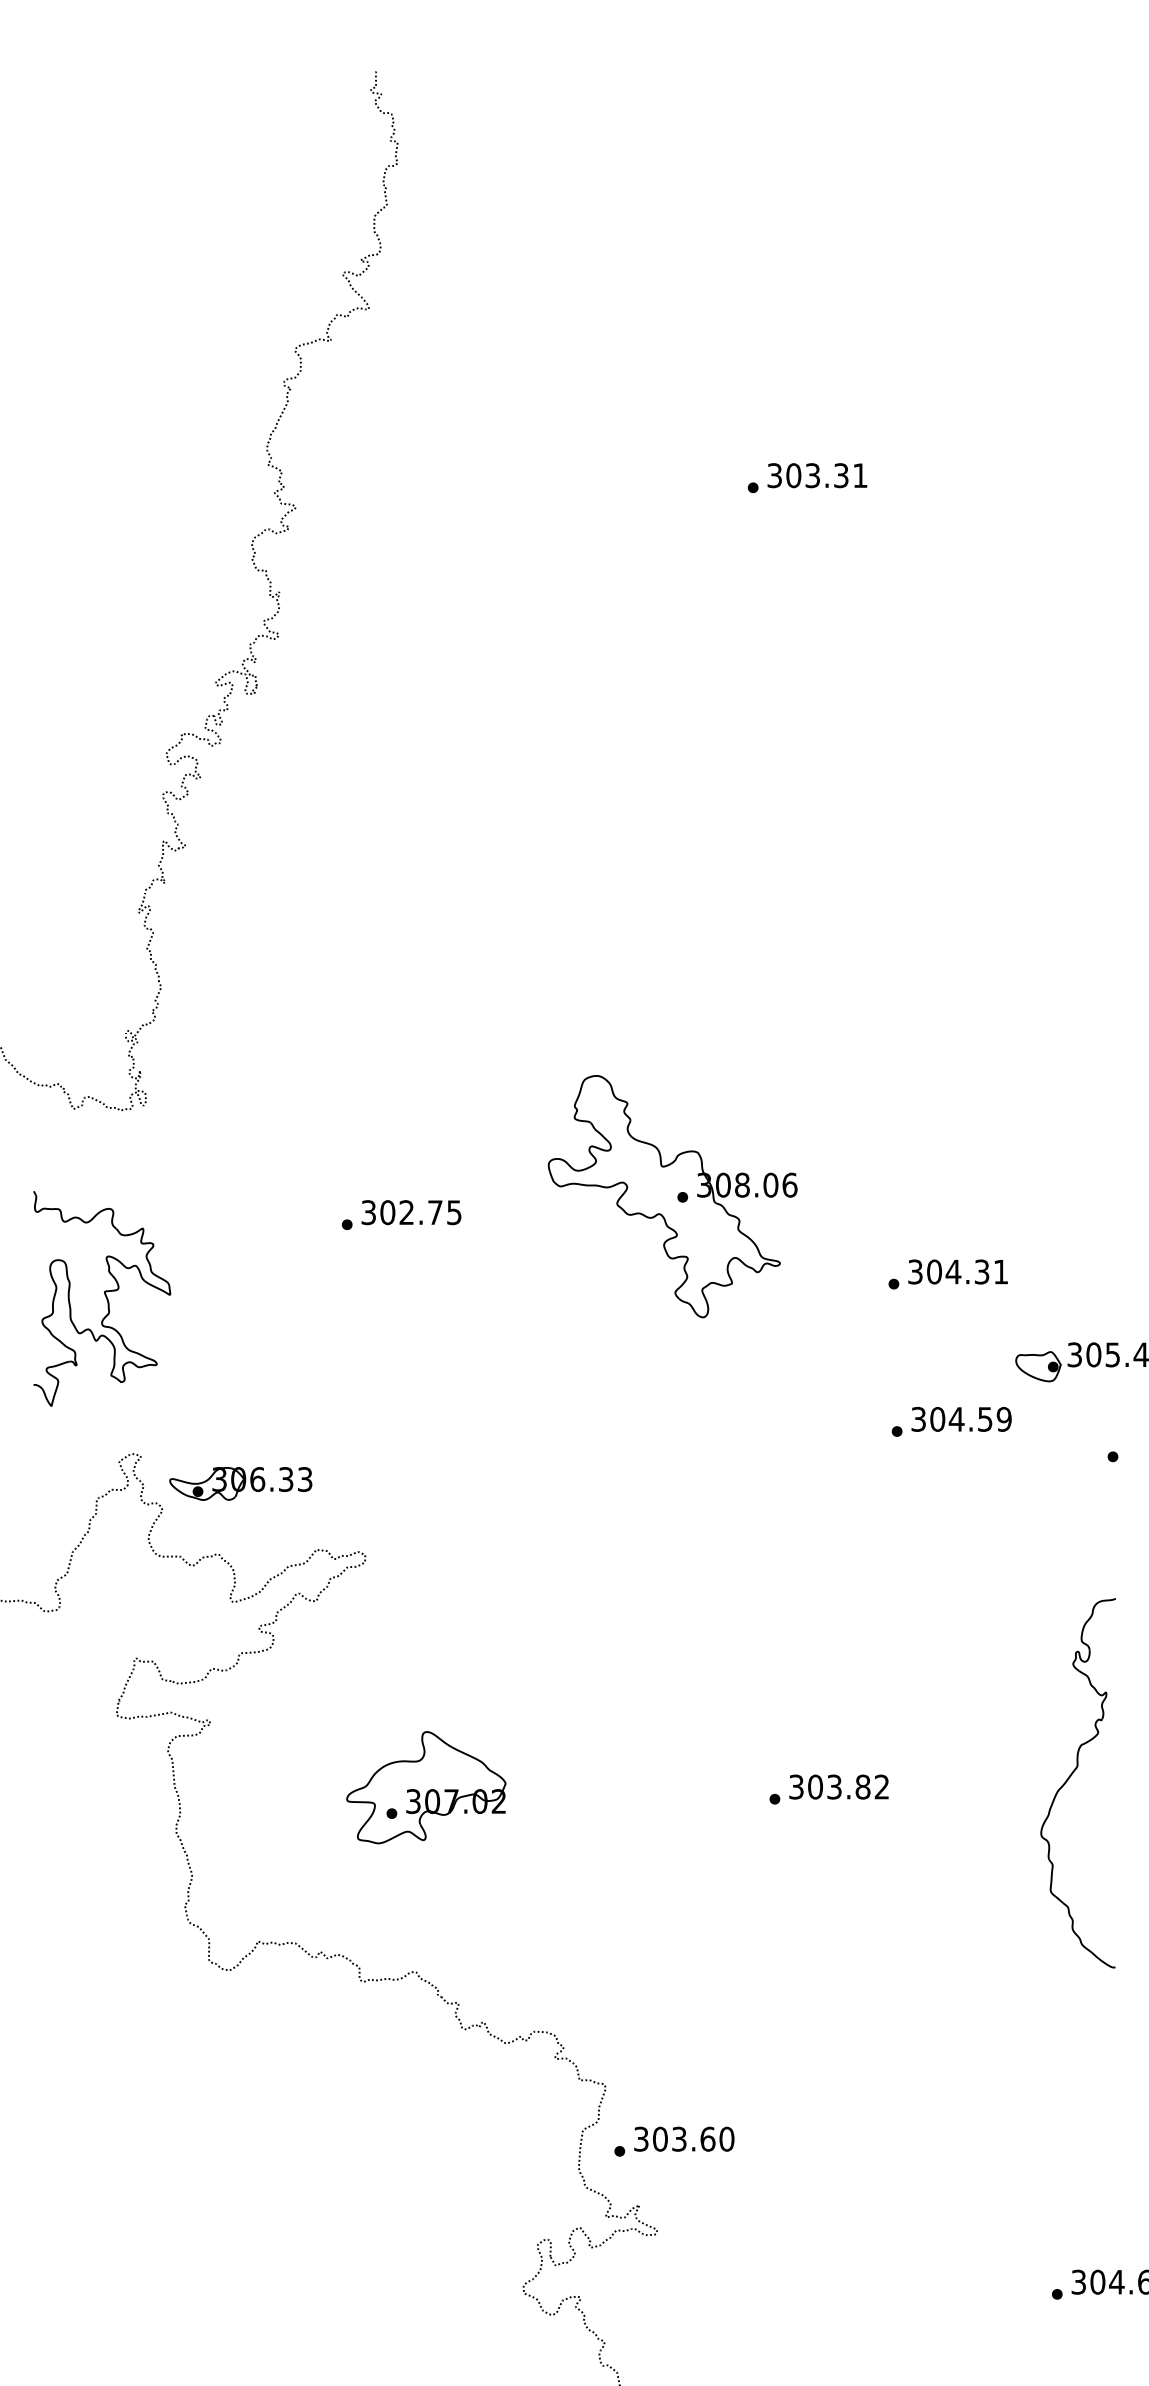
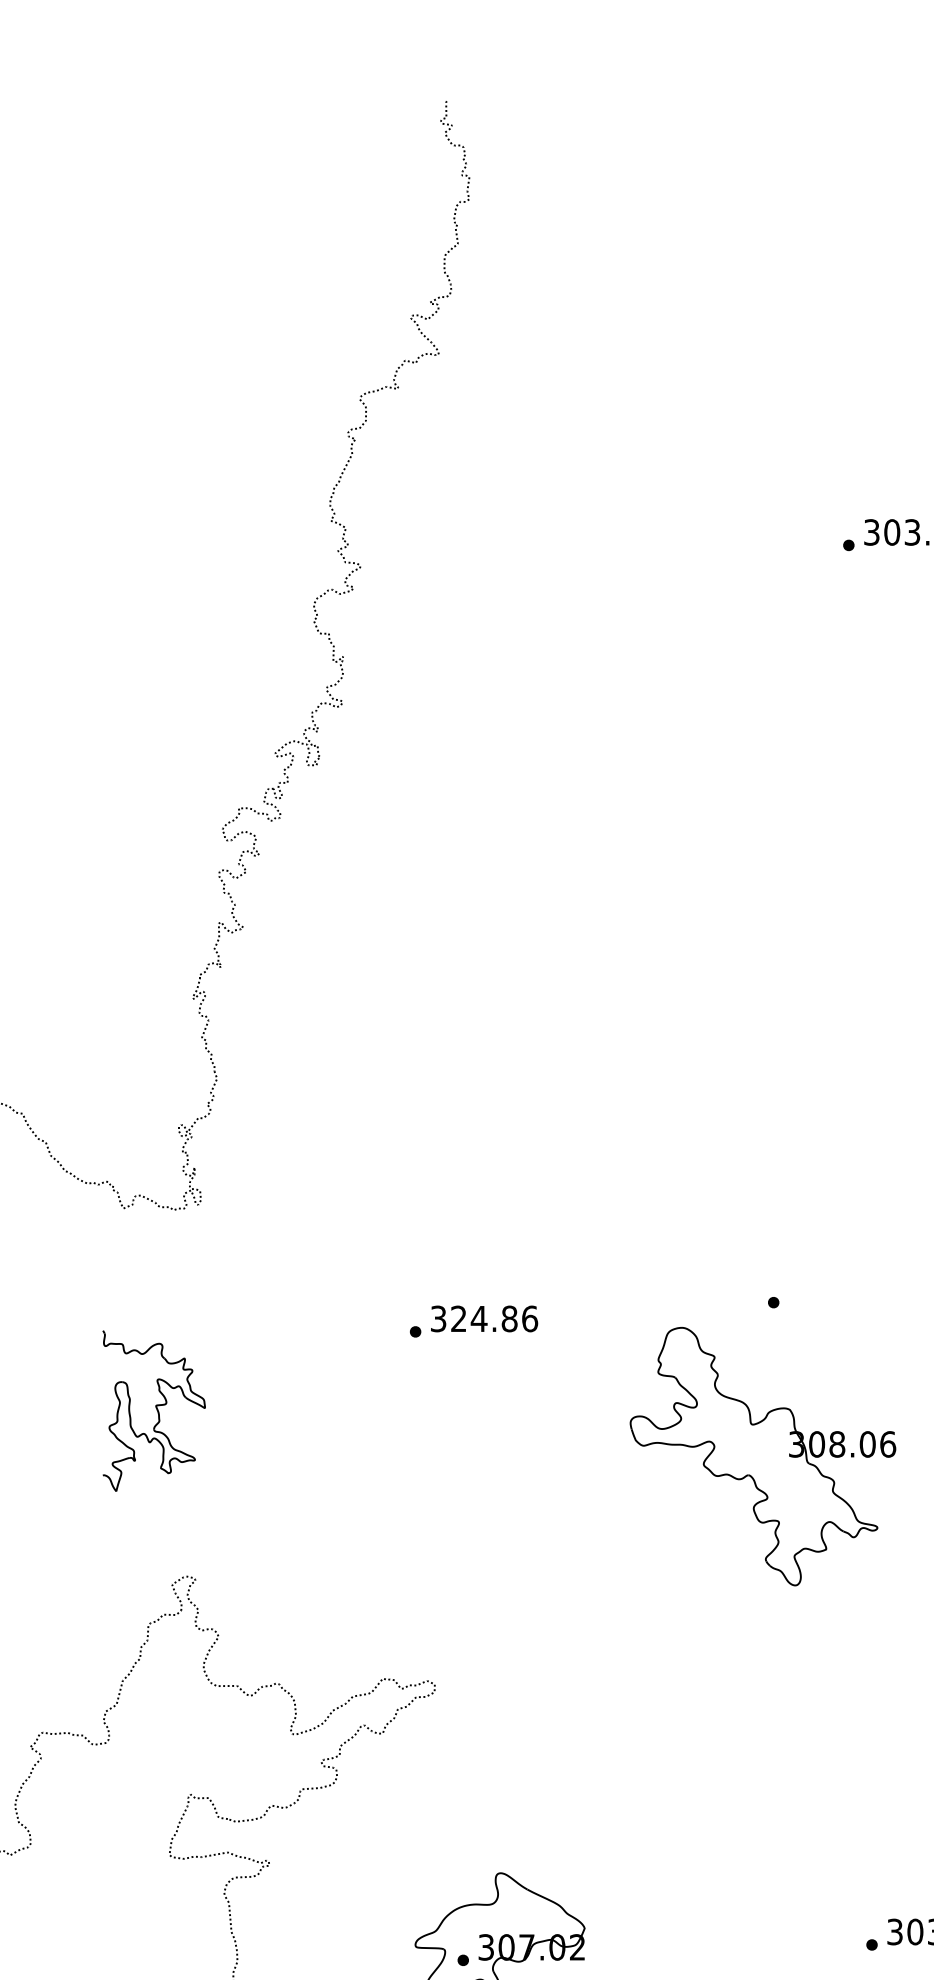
part: (672, 1196) -> (762, 1456), moved
text: (420, 1212) -> (493, 1318), 302.75 -> 324.86
part: (102, 1298) -> (154, 1410), size x0.7
part: (240, 1483) -> (301, 1608), removed

